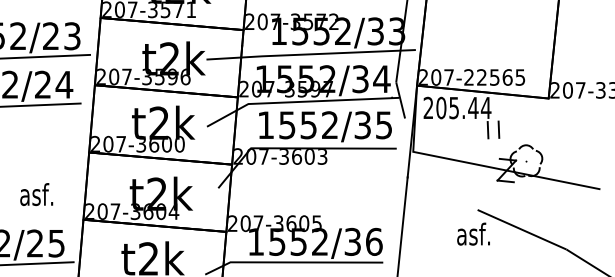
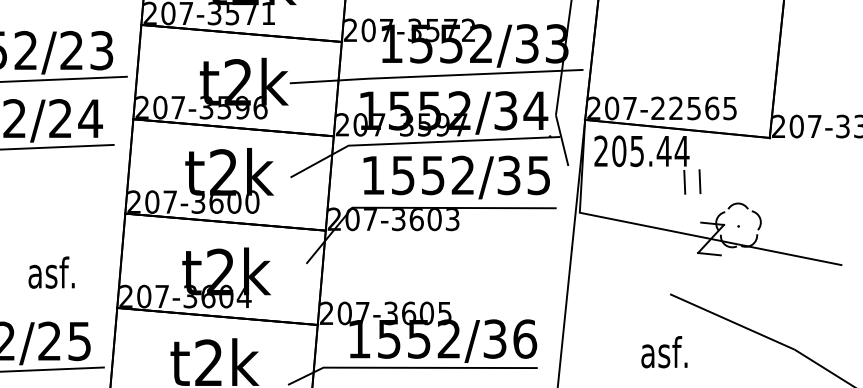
text: (473, 234) -> (664, 352), moved

